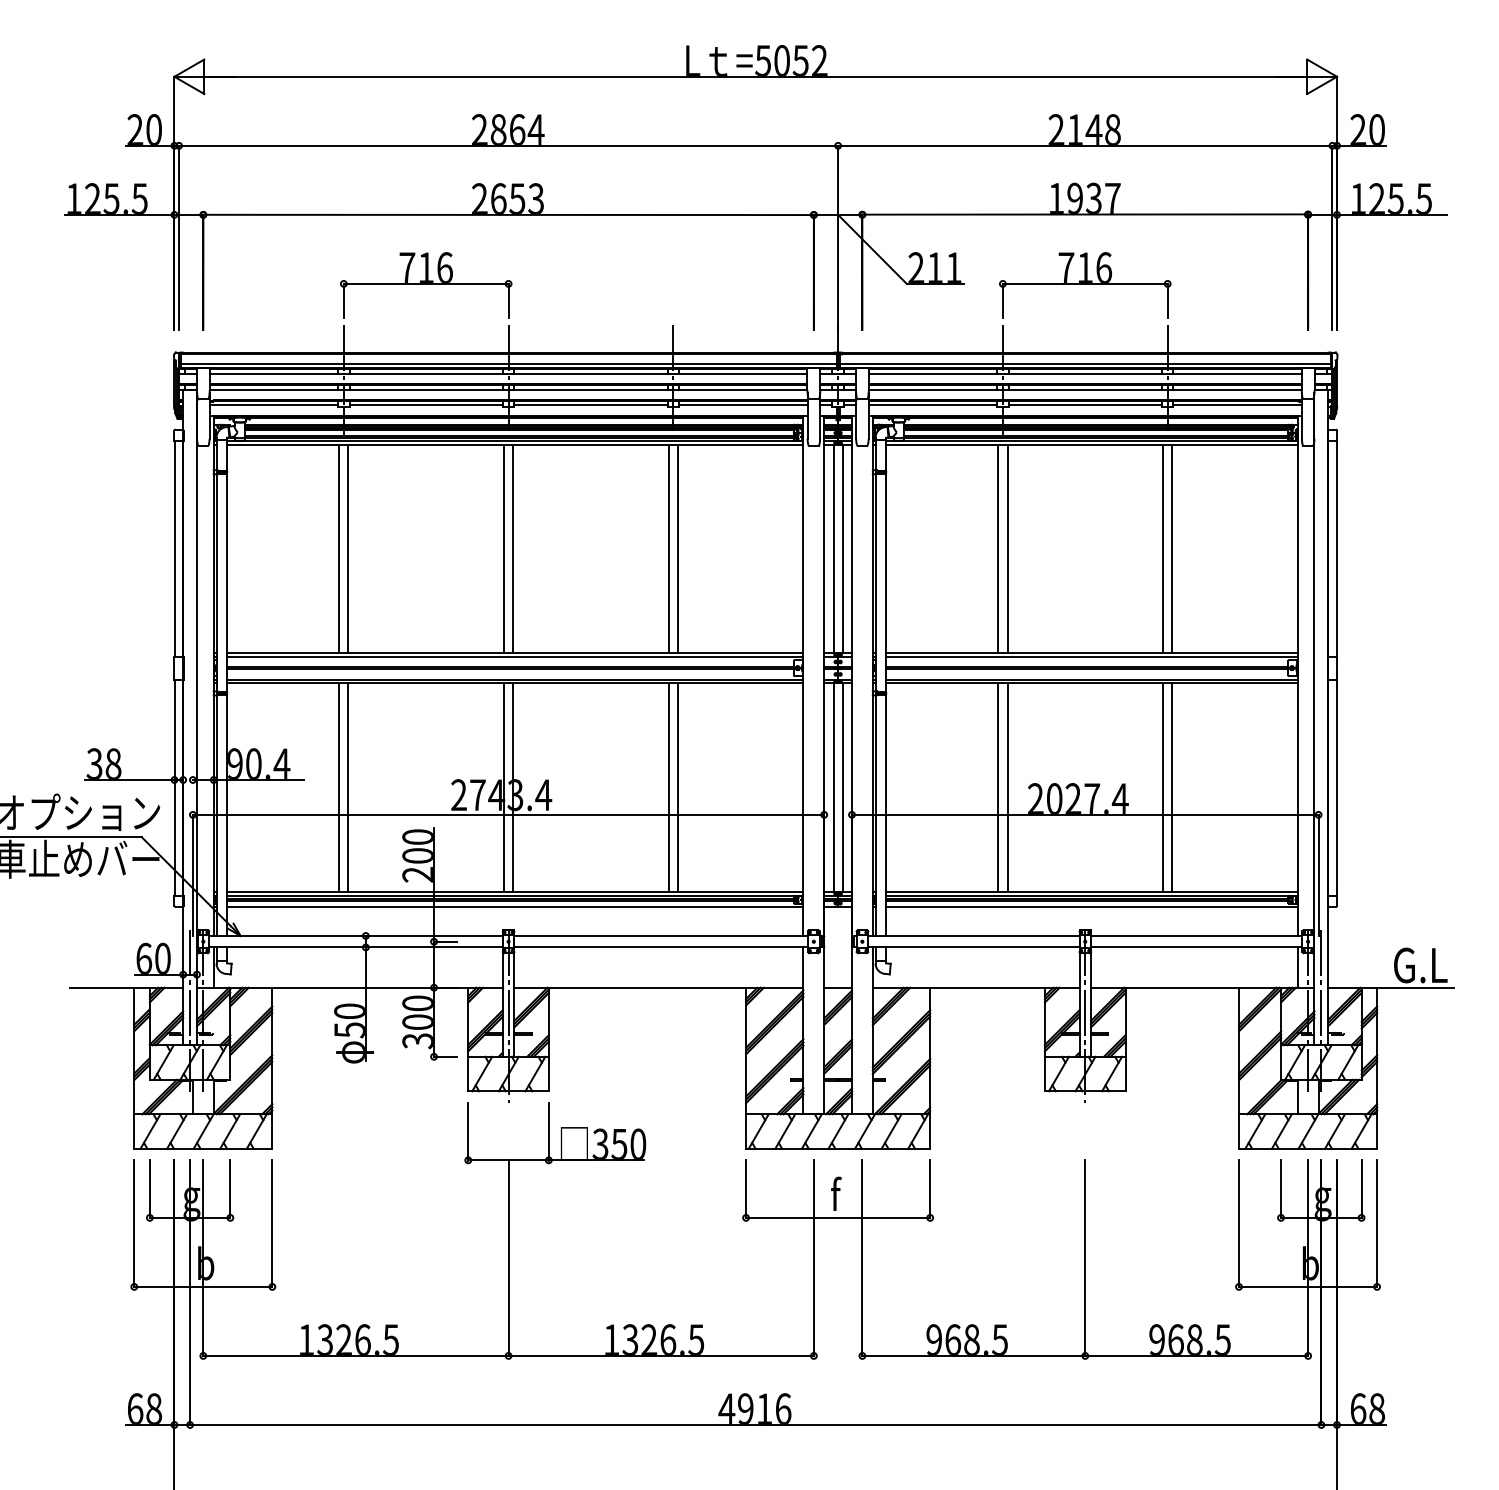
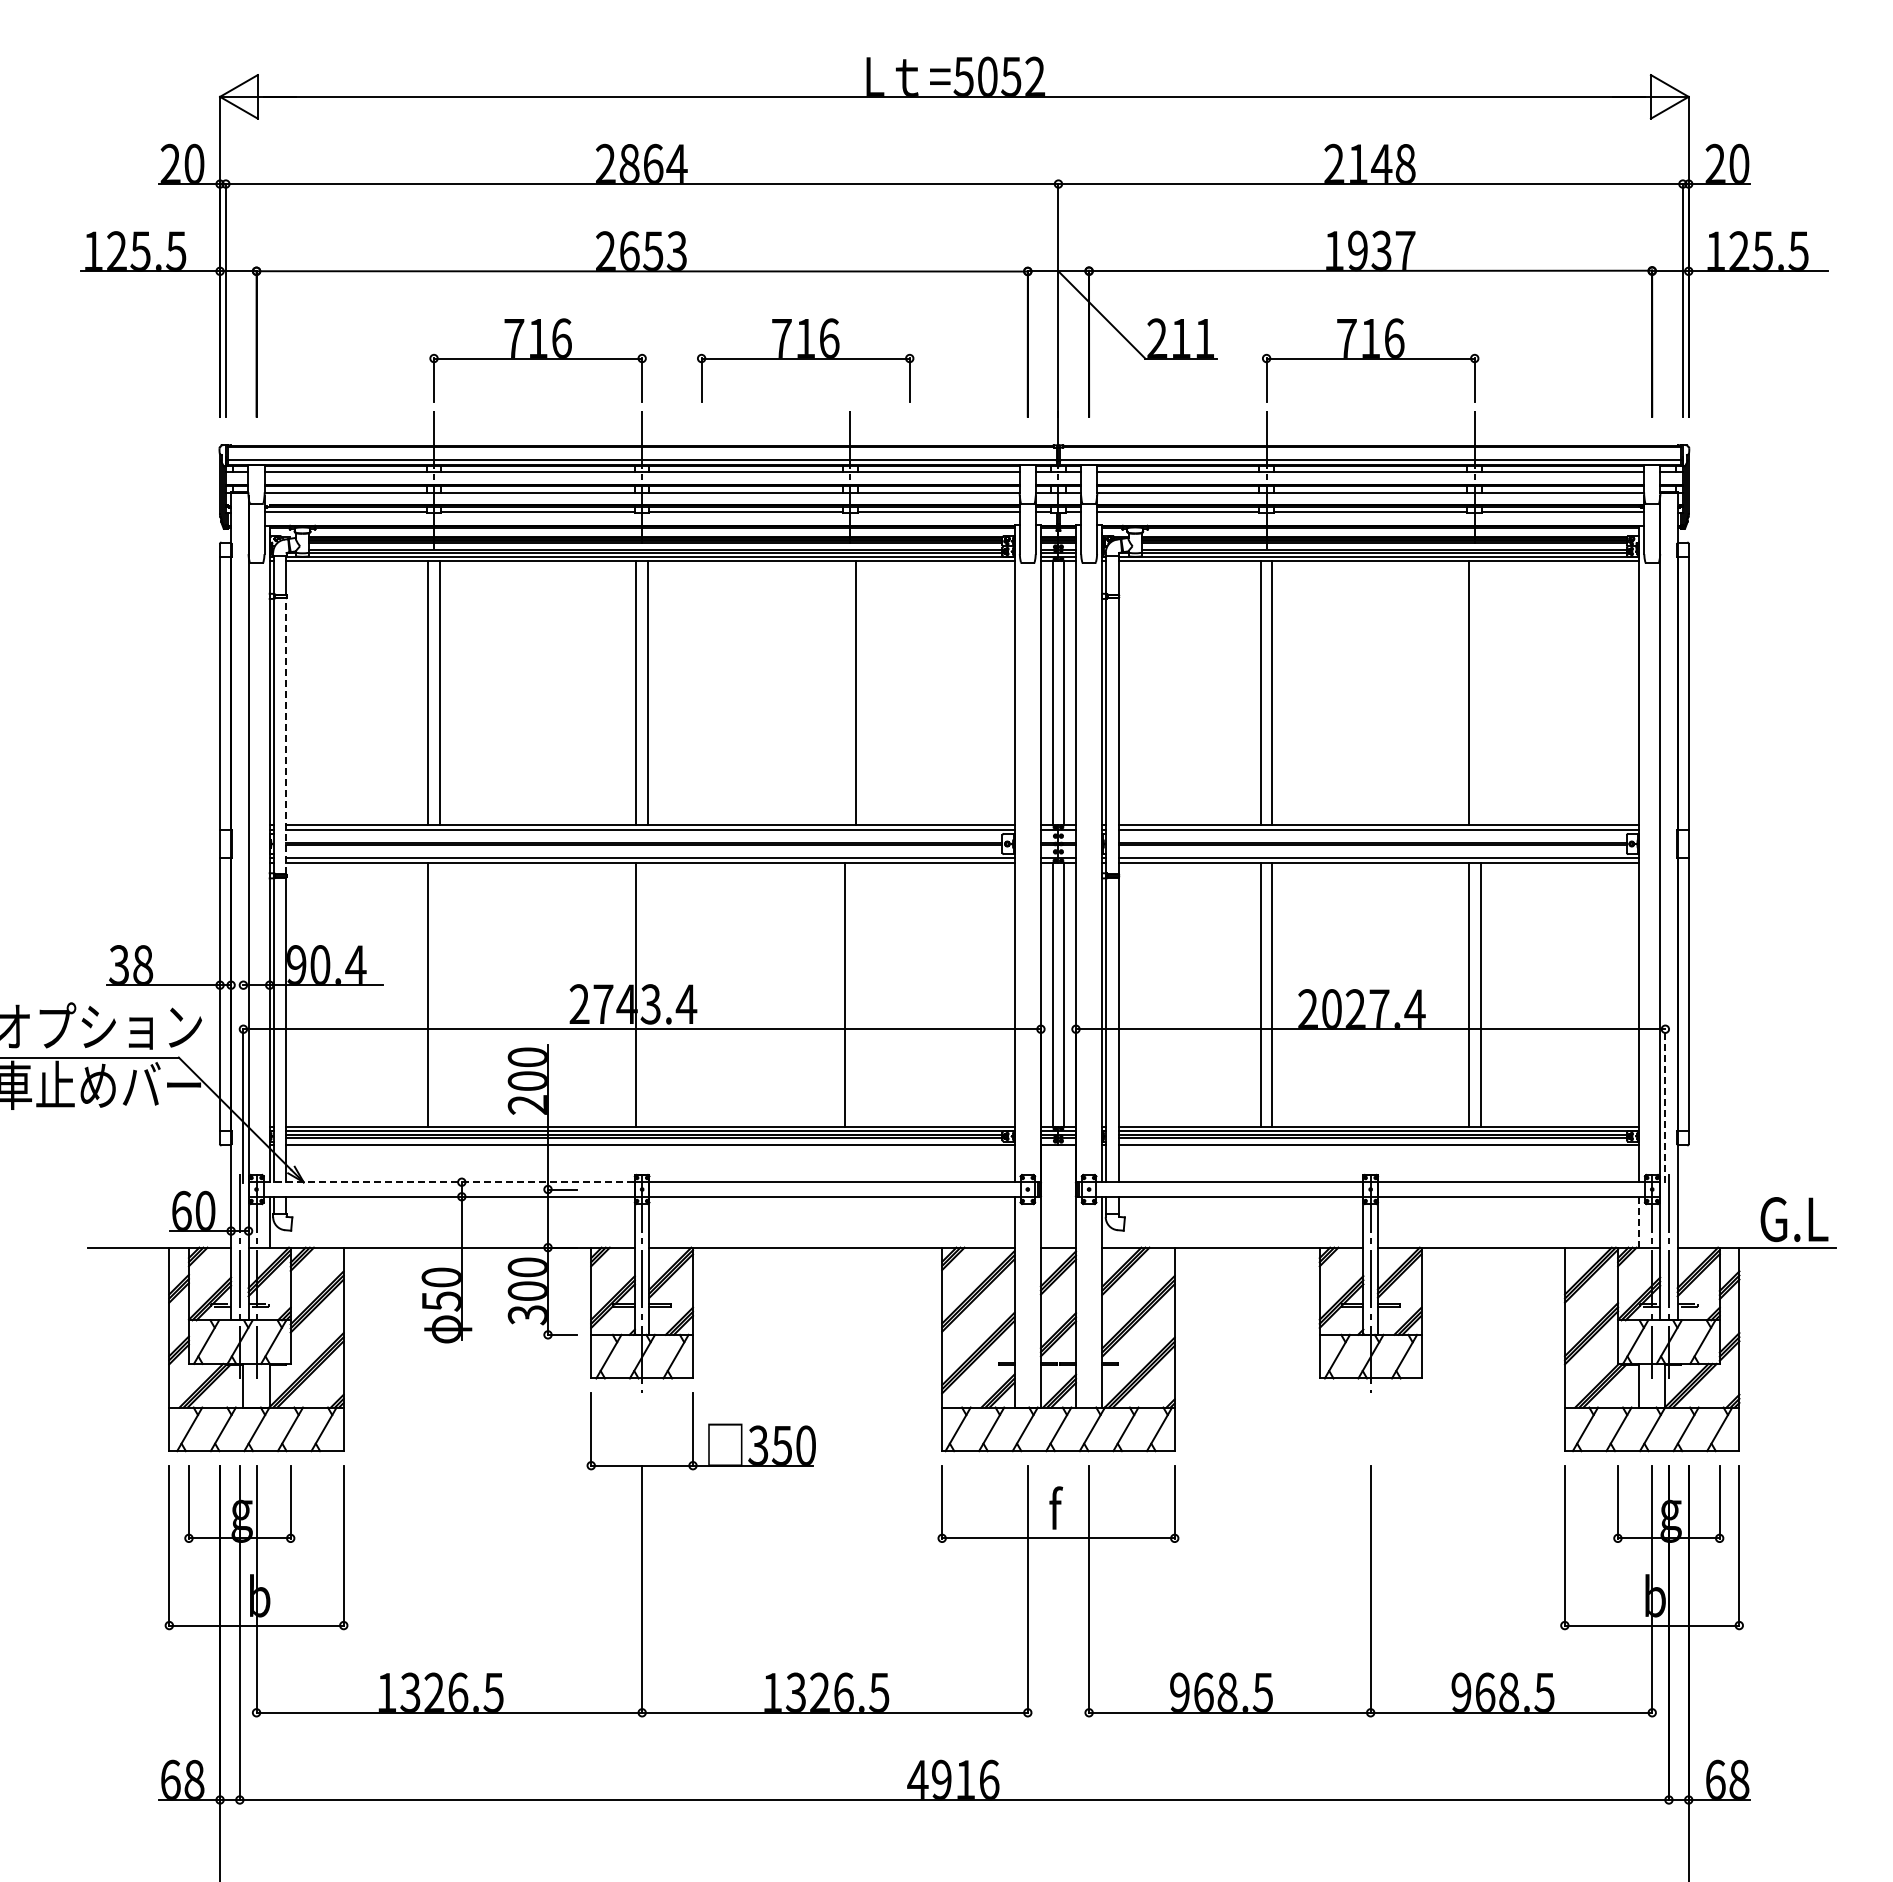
part: (637, 285) -> (805, 360), added
line: (668, 549) -> (844, 693), removed
line: (1172, 549) -> (1480, 693), removed
line: (226, 583) -> (285, 736), solid -> dashed
line: (348, 787) -> (439, 994), removed
line: (512, 787) -> (647, 994), removed
line: (678, 787) -> (856, 994), removed
line: (1318, 875) -> (1665, 1105), solid -> dashed
line: (356, 936) -> (449, 1182), solid -> dashed
line: (1298, 967) -> (1639, 1221), solid -> dashed

